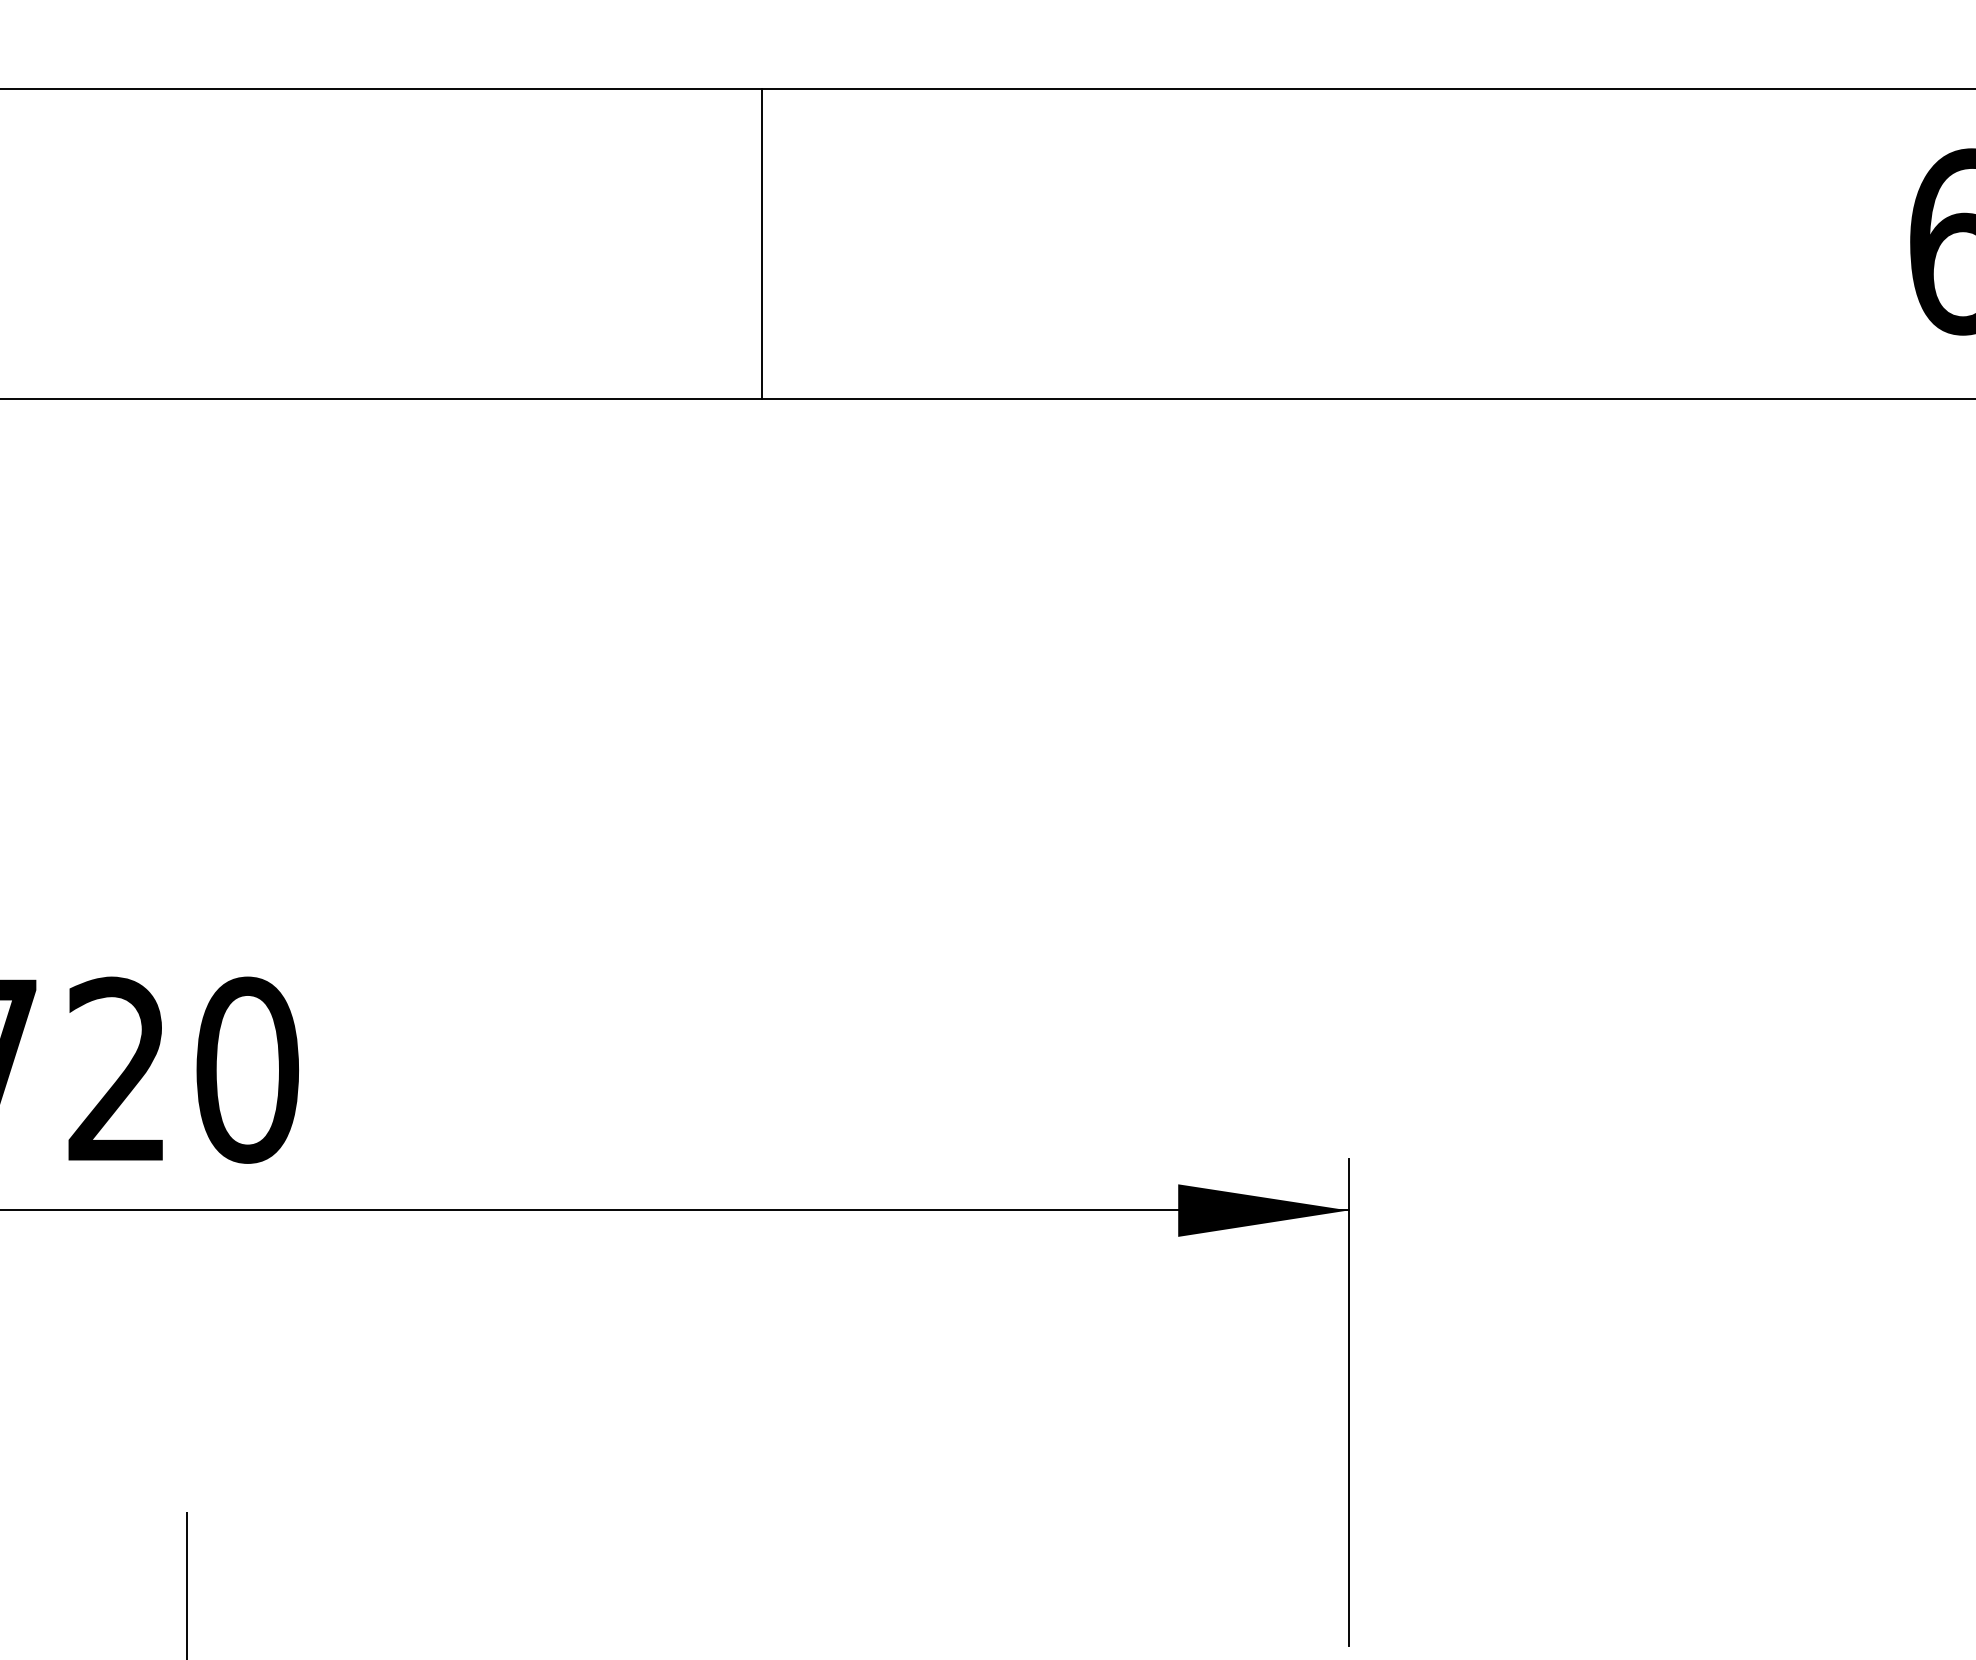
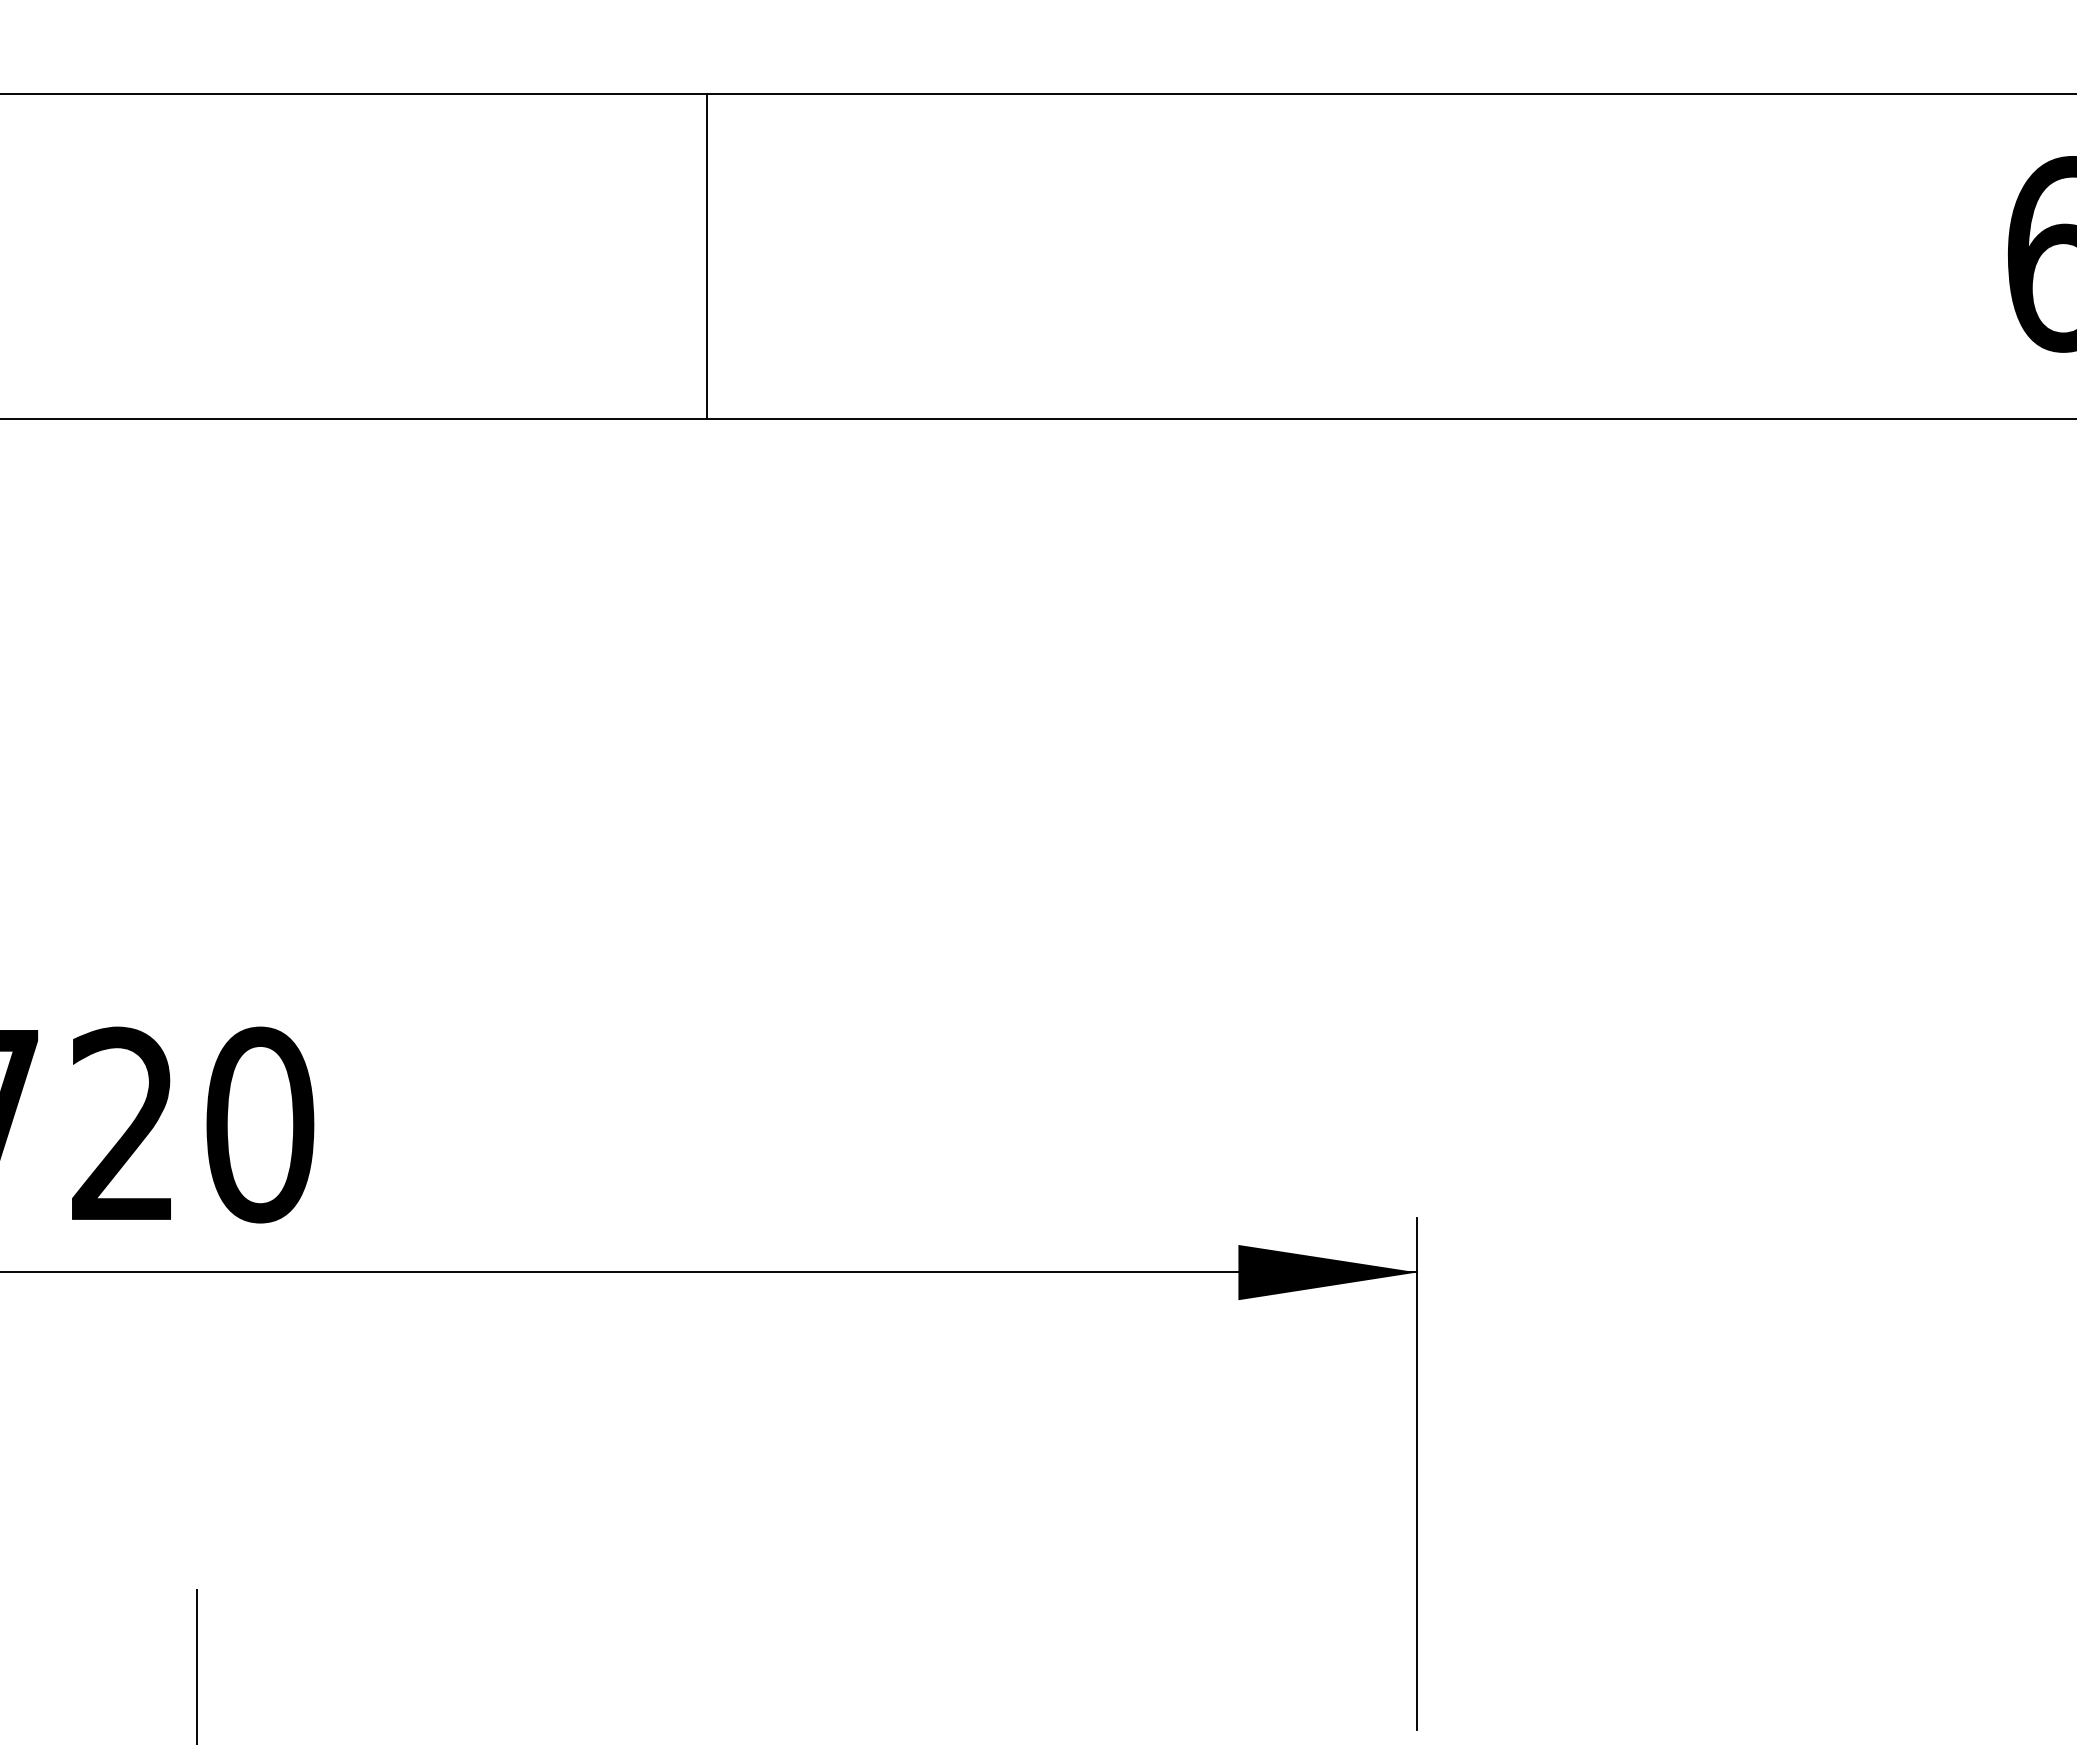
line: (761, 243) -> (706, 256), moved

